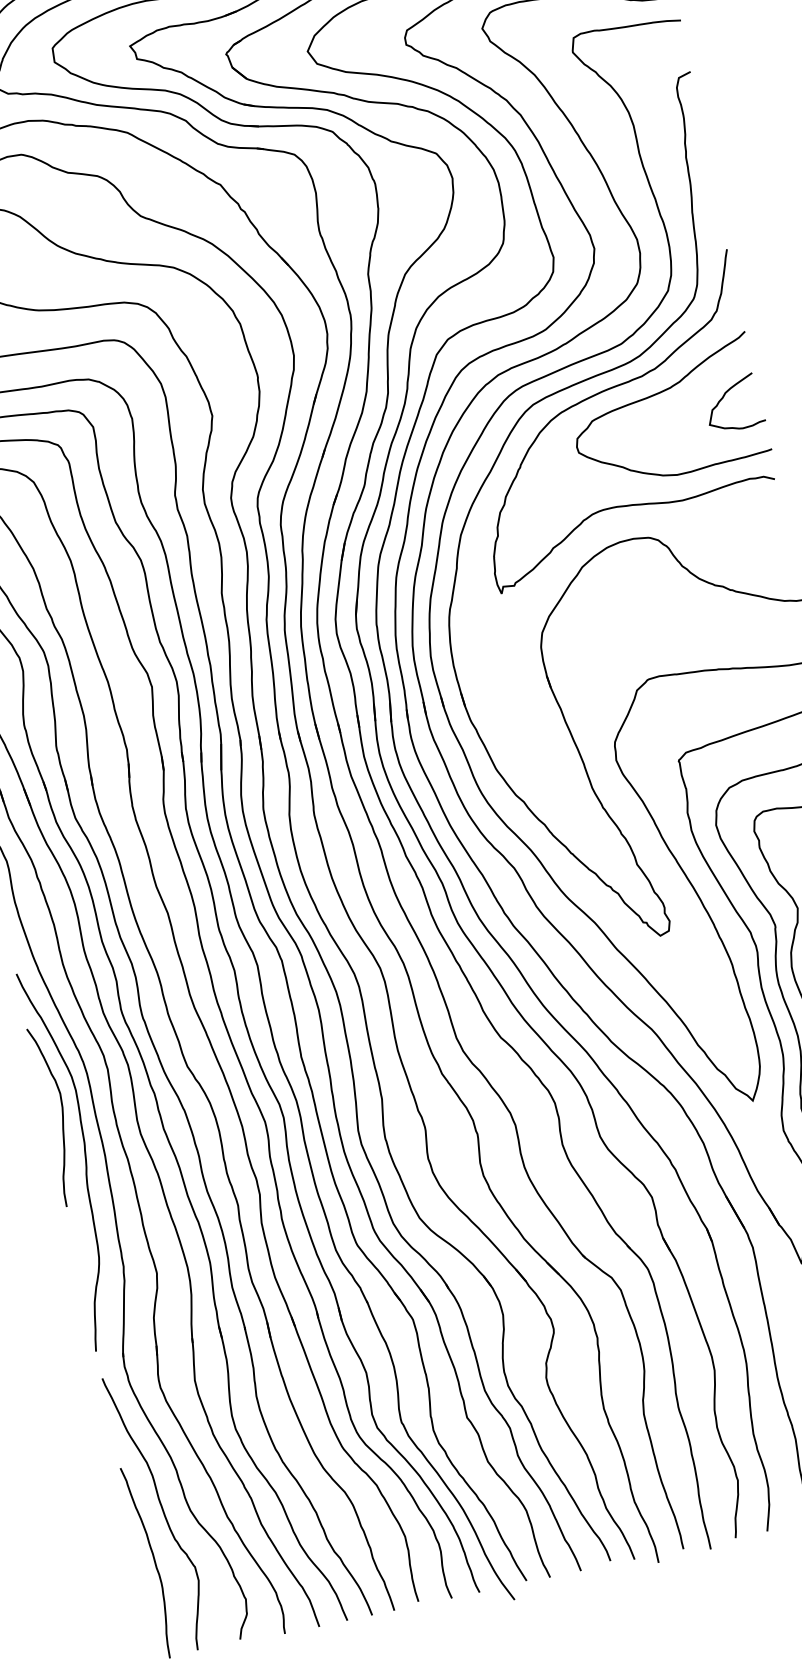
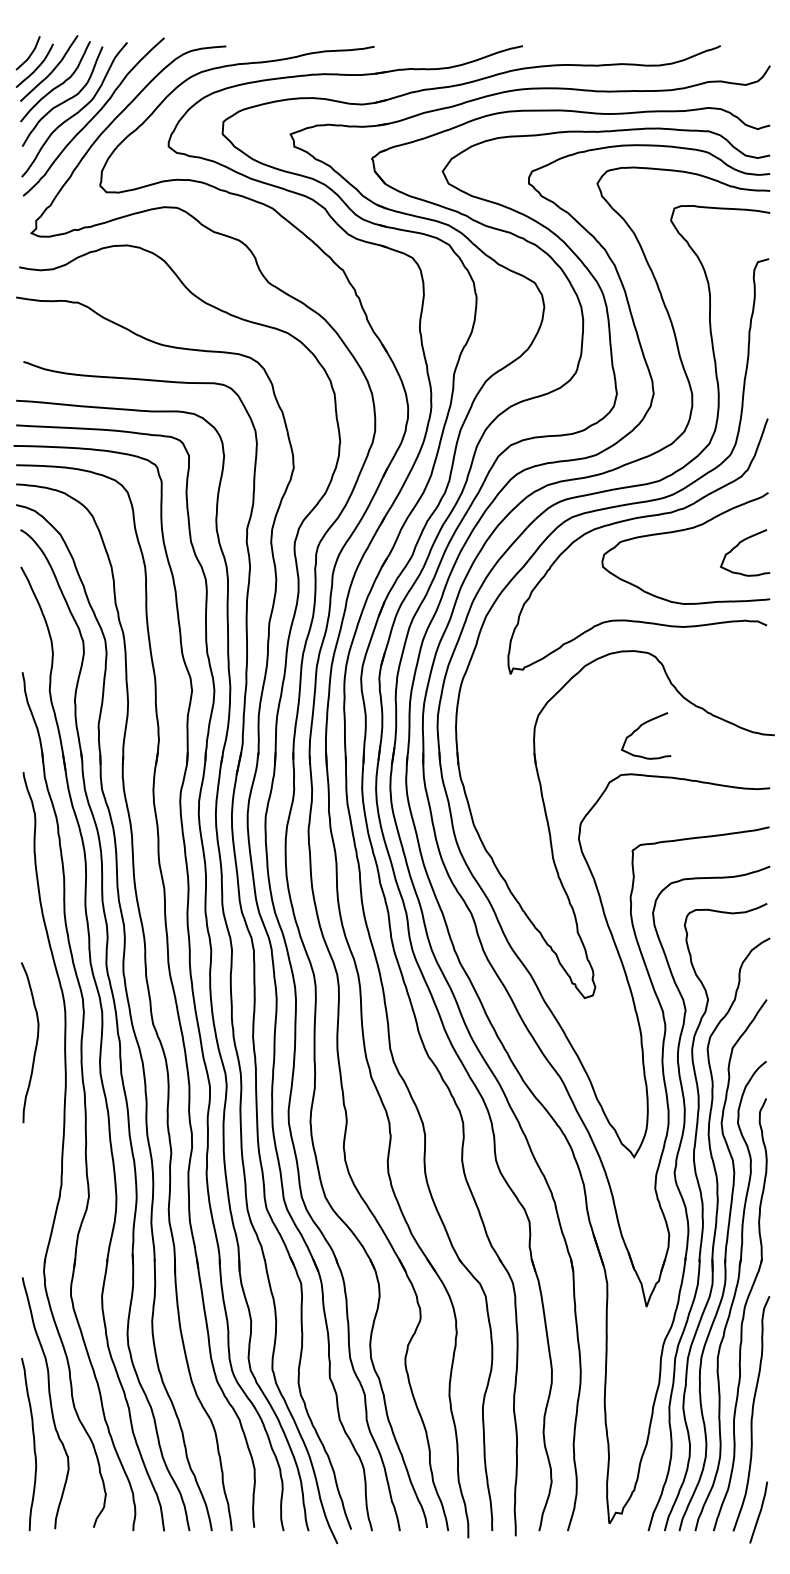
curve: (657, 623) -> (639, 728), added
curve: (84, 1158) -> (47, 1084), removed

